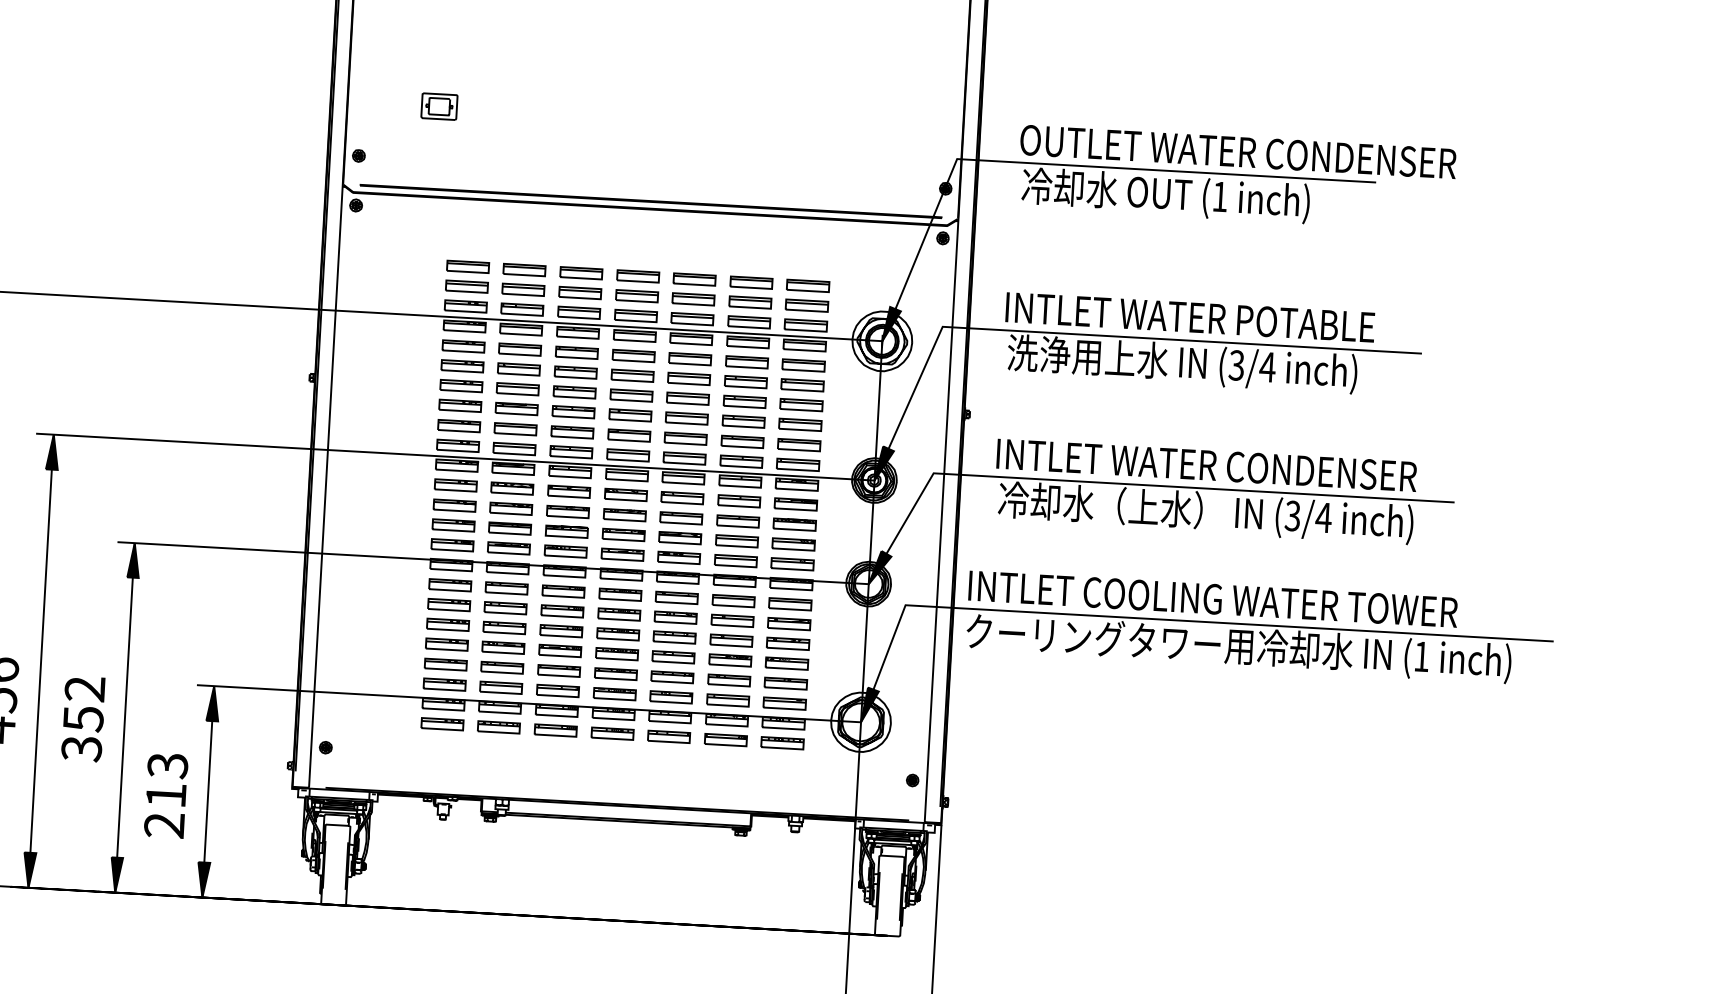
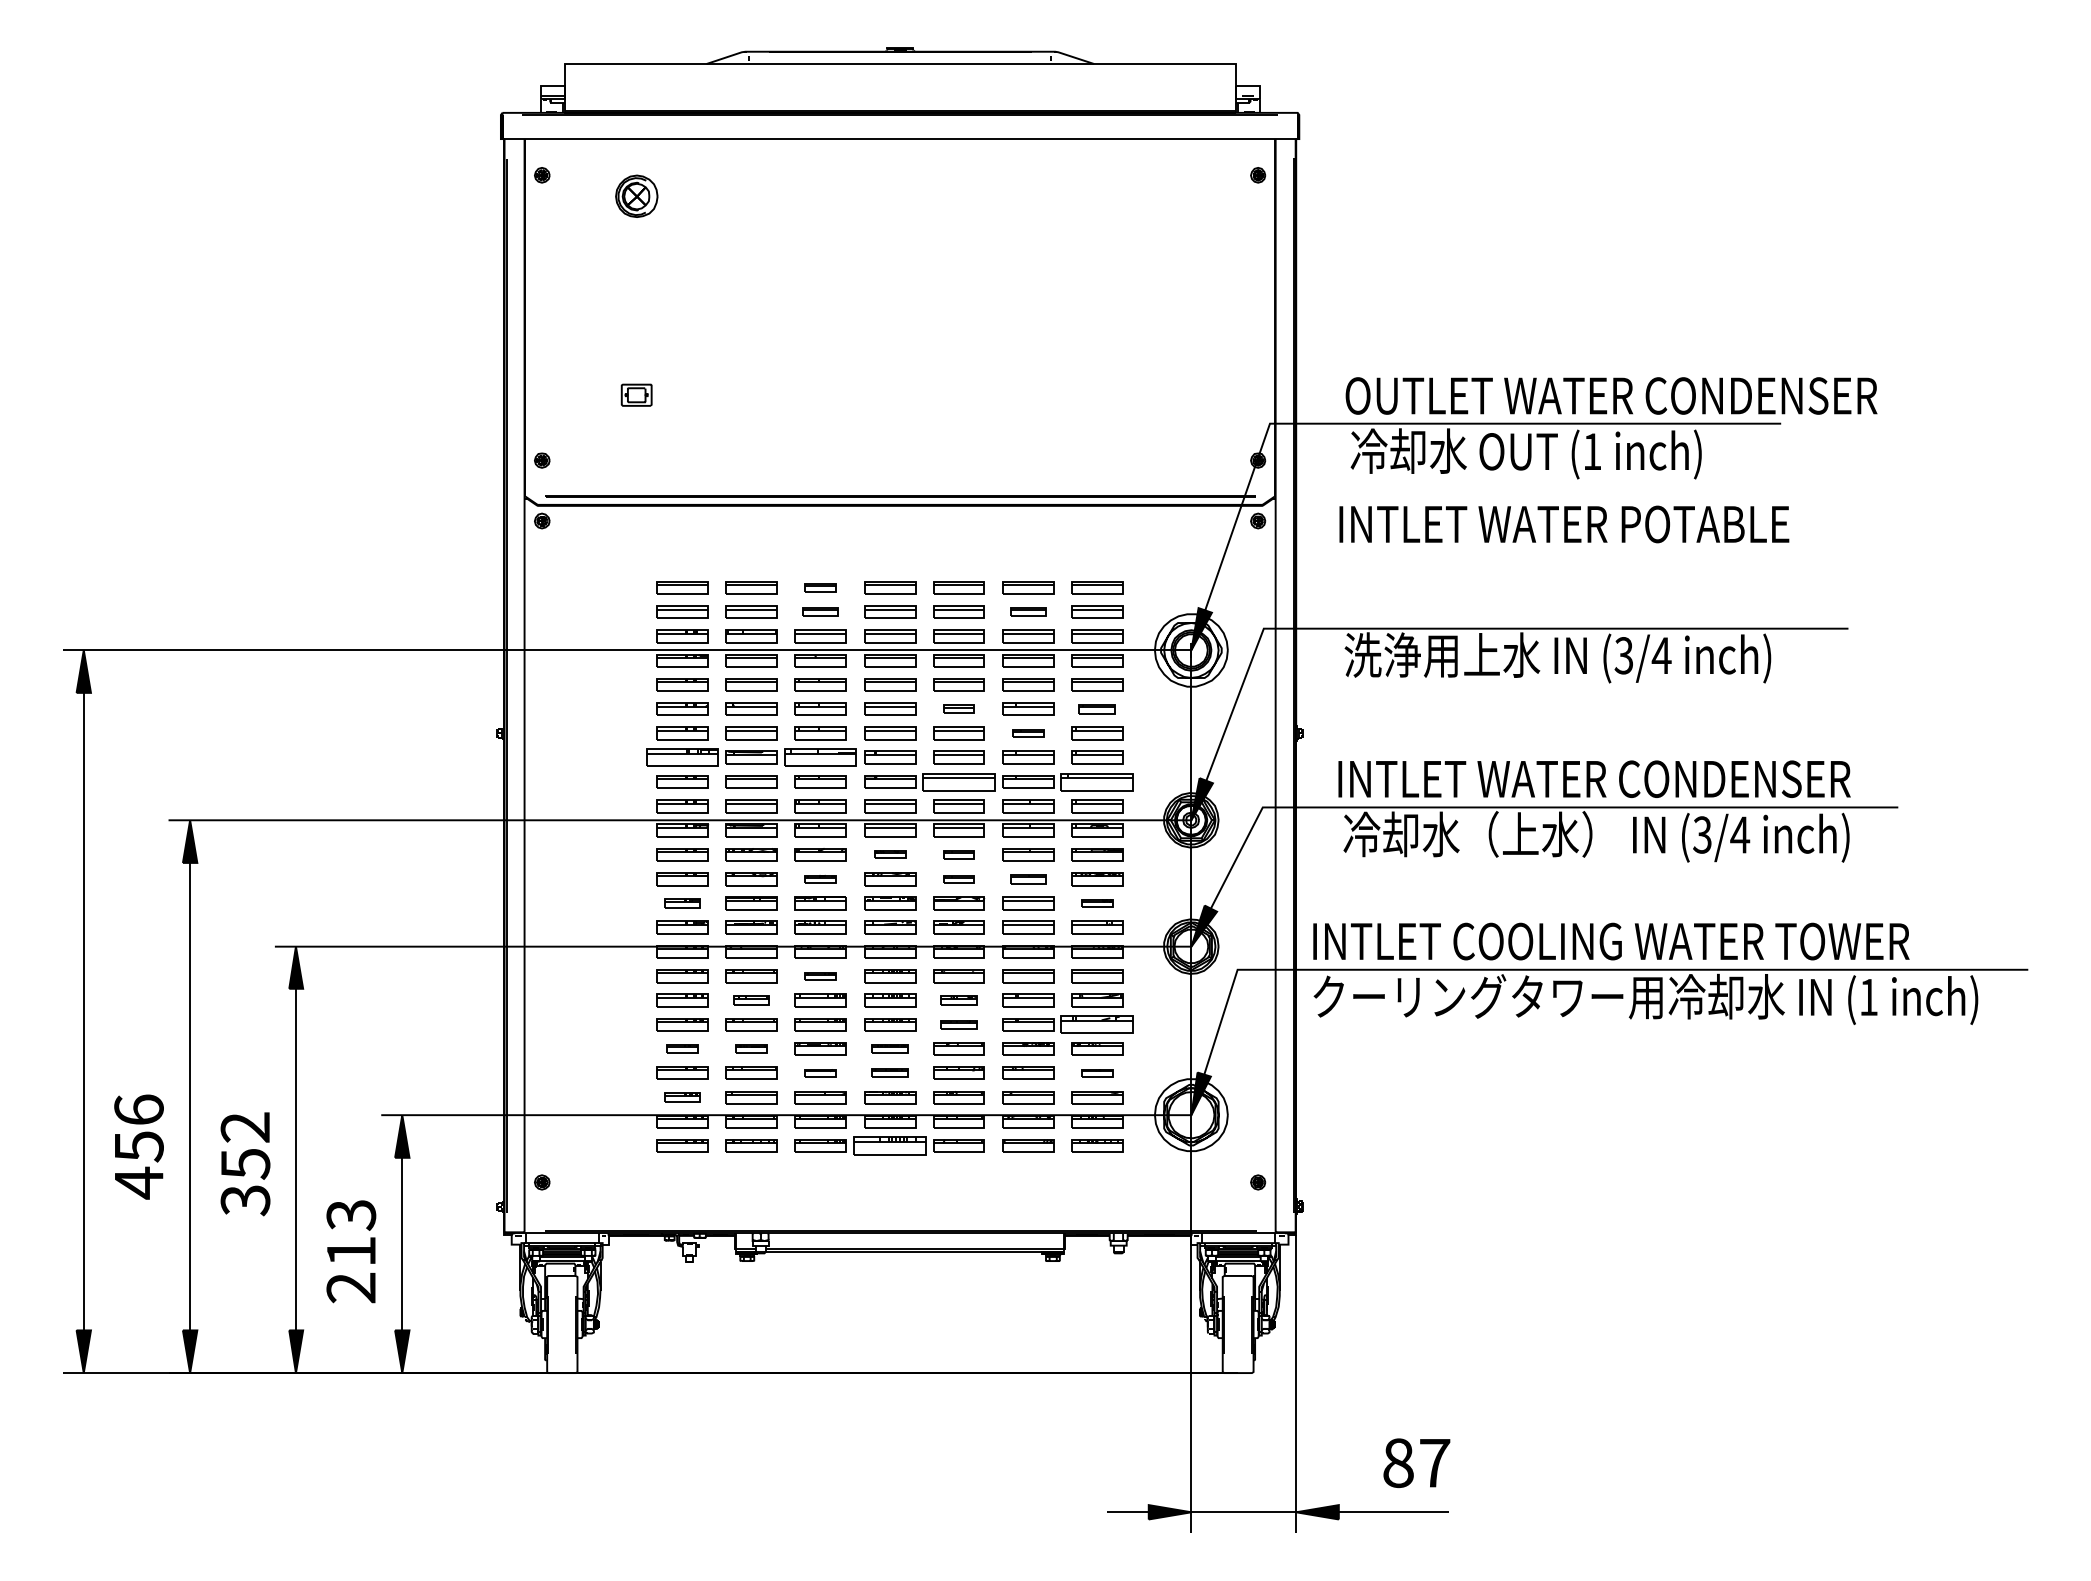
part: (439, 106) -> (636, 395), size x0.7
part: (581, 272) -> (820, 587), size x0.6
part: (580, 292) -> (820, 611), size x0.7
part: (750, 301) -> (1028, 611), size x0.7
text: (1190, 317) -> (1564, 524), moved
part: (688, 378) -> (958, 708), size x0.6
part: (802, 384) -> (1097, 708), size x0.7
part: (745, 401) -> (1028, 733), size x0.6
part: (460, 405) -> (682, 757), size x1.4
part: (573, 412) -> (820, 757), size x1.4
part: (685, 438) -> (958, 781), size x1.4
part: (799, 444) -> (1097, 781), size x1.4
part: (626, 494) -> (890, 854), size x0.6
part: (682, 497) -> (958, 854), size x0.6
part: (567, 512) -> (820, 879), size x0.6
part: (680, 518) -> (958, 879), size x0.6
part: (738, 521) -> (1028, 879), size x0.7
part: (453, 525) -> (682, 903), size x0.7
part: (793, 544) -> (1097, 903), size x0.6
part: (563, 591) -> (820, 976), size x0.6
part: (505, 608) -> (751, 1000), size x0.7
part: (675, 617) -> (958, 1000), size x0.7
part: (675, 637) -> (959, 1024), size x0.7
part: (788, 643) -> (1097, 1024), size x1.4
part: (446, 644) -> (682, 1048), size x0.6
part: (503, 647) -> (751, 1048), size x0.6
part: (617, 653) -> (890, 1048), size x0.7
part: (558, 670) -> (820, 1072), size x0.6
part: (616, 673) -> (890, 1072), size x0.7
part: (786, 683) -> (1097, 1072), size x0.6
part: (444, 684) -> (682, 1097), size x0.7
part: (612, 733) -> (890, 1145), size x1.4

